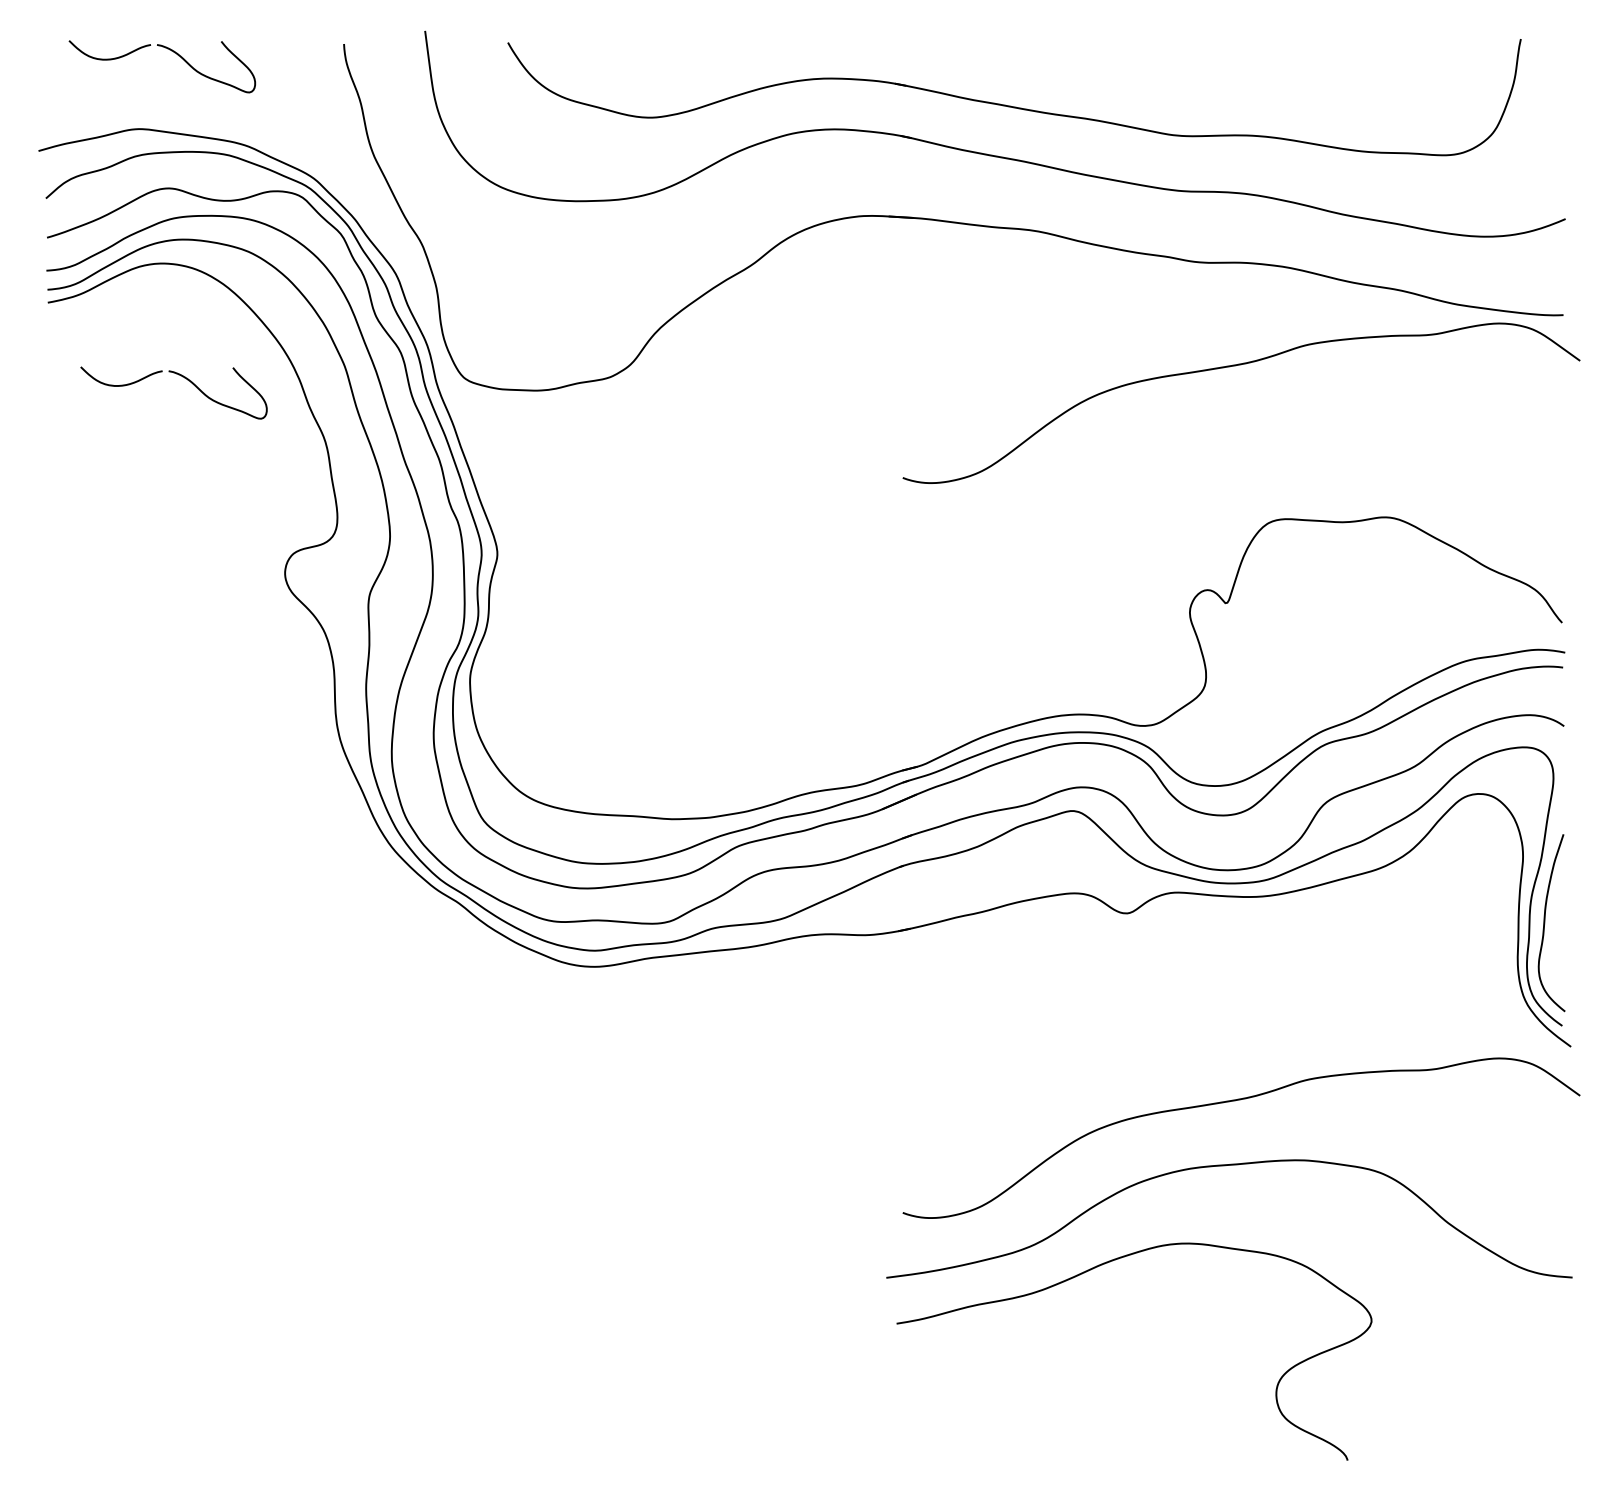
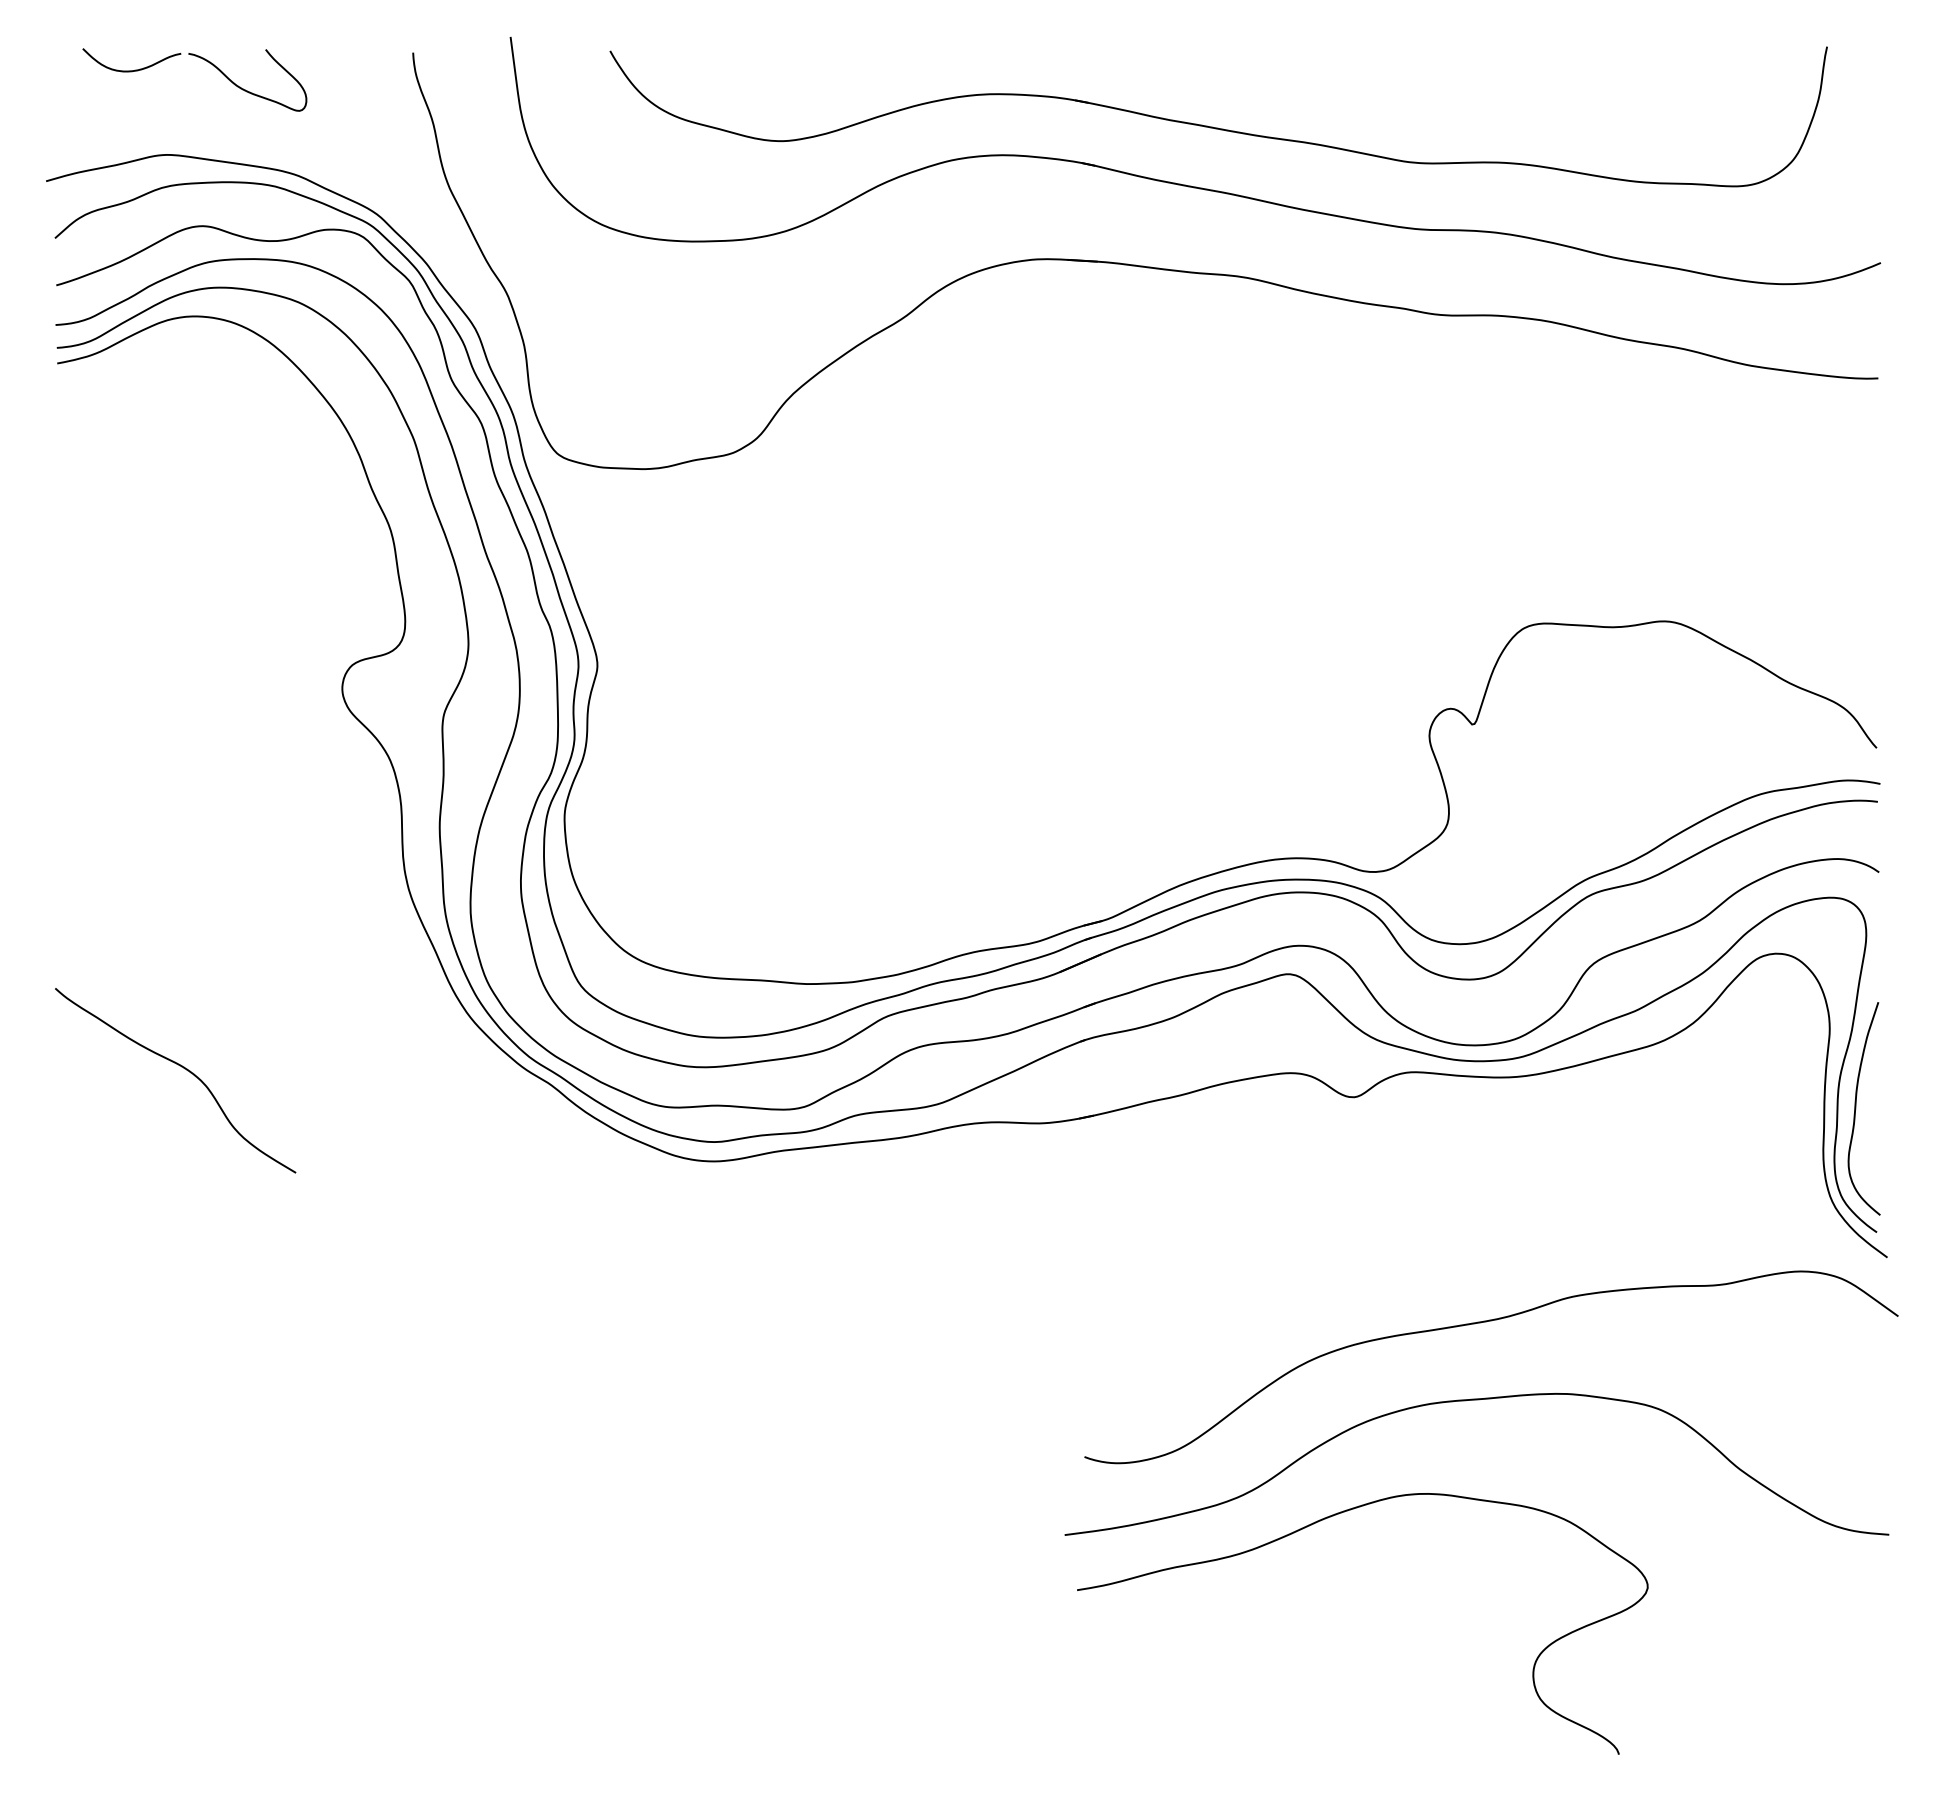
curve: (1233, 366) -> (1481, 440), removed
part: (184, 378) -> (221, 454), removed
curve: (153, 890) -> (184, 1069), added

